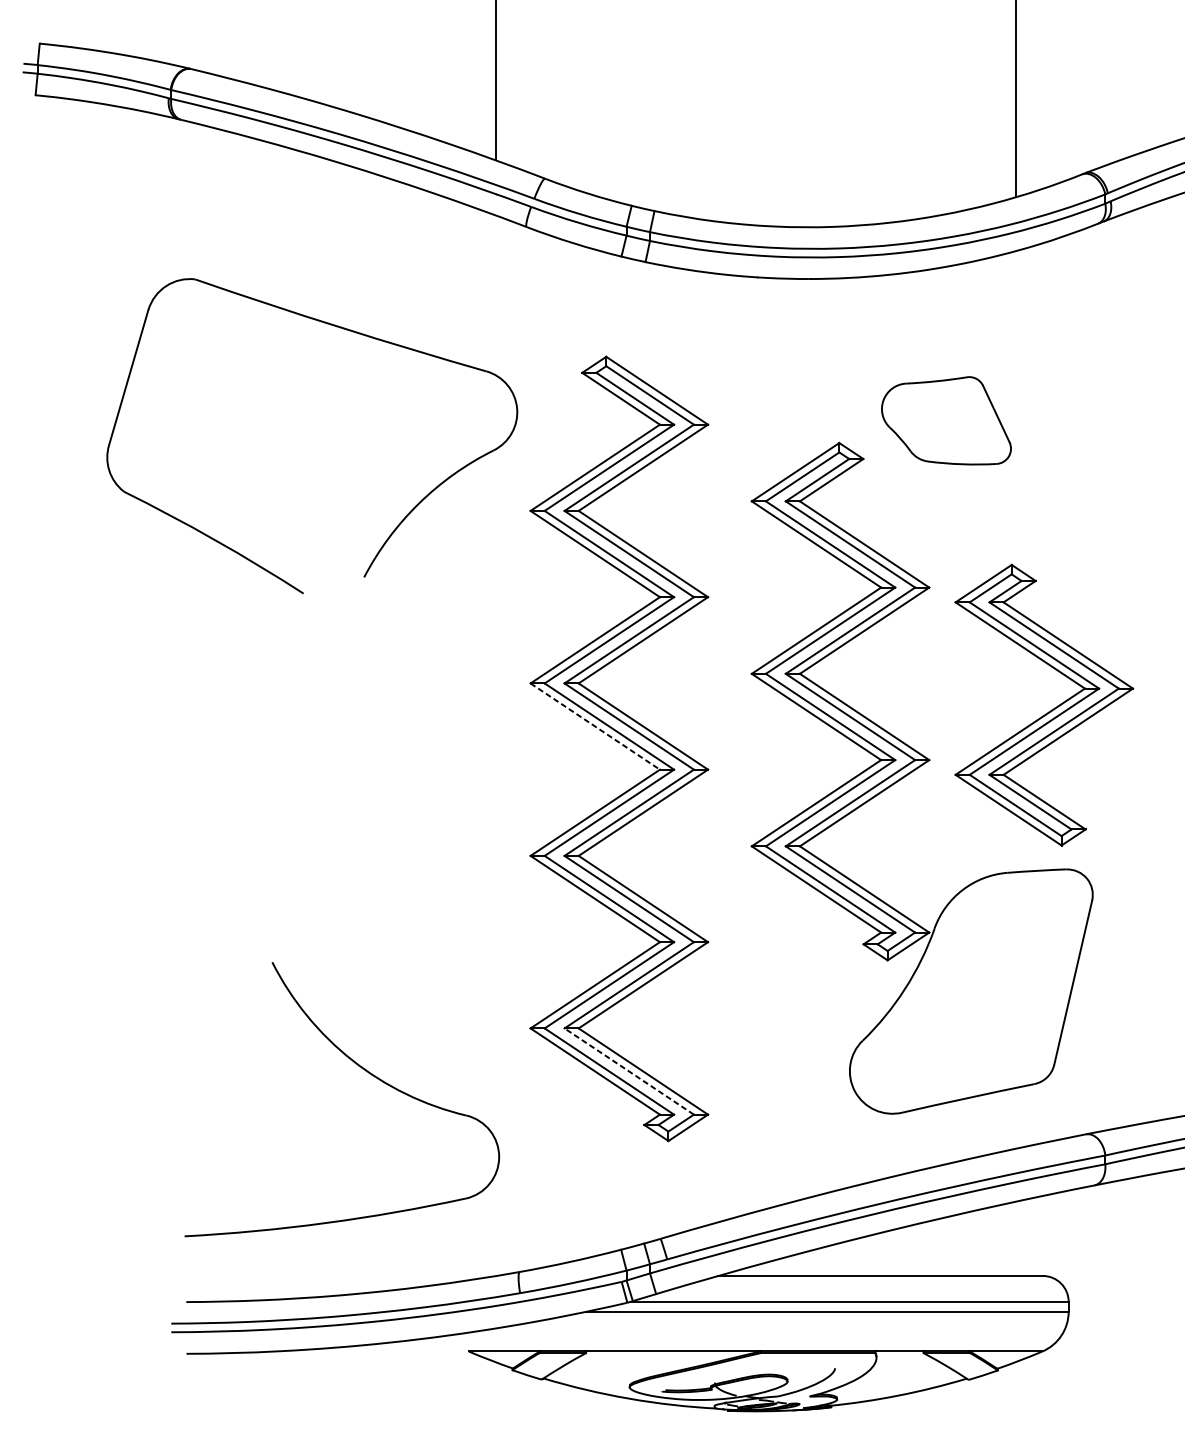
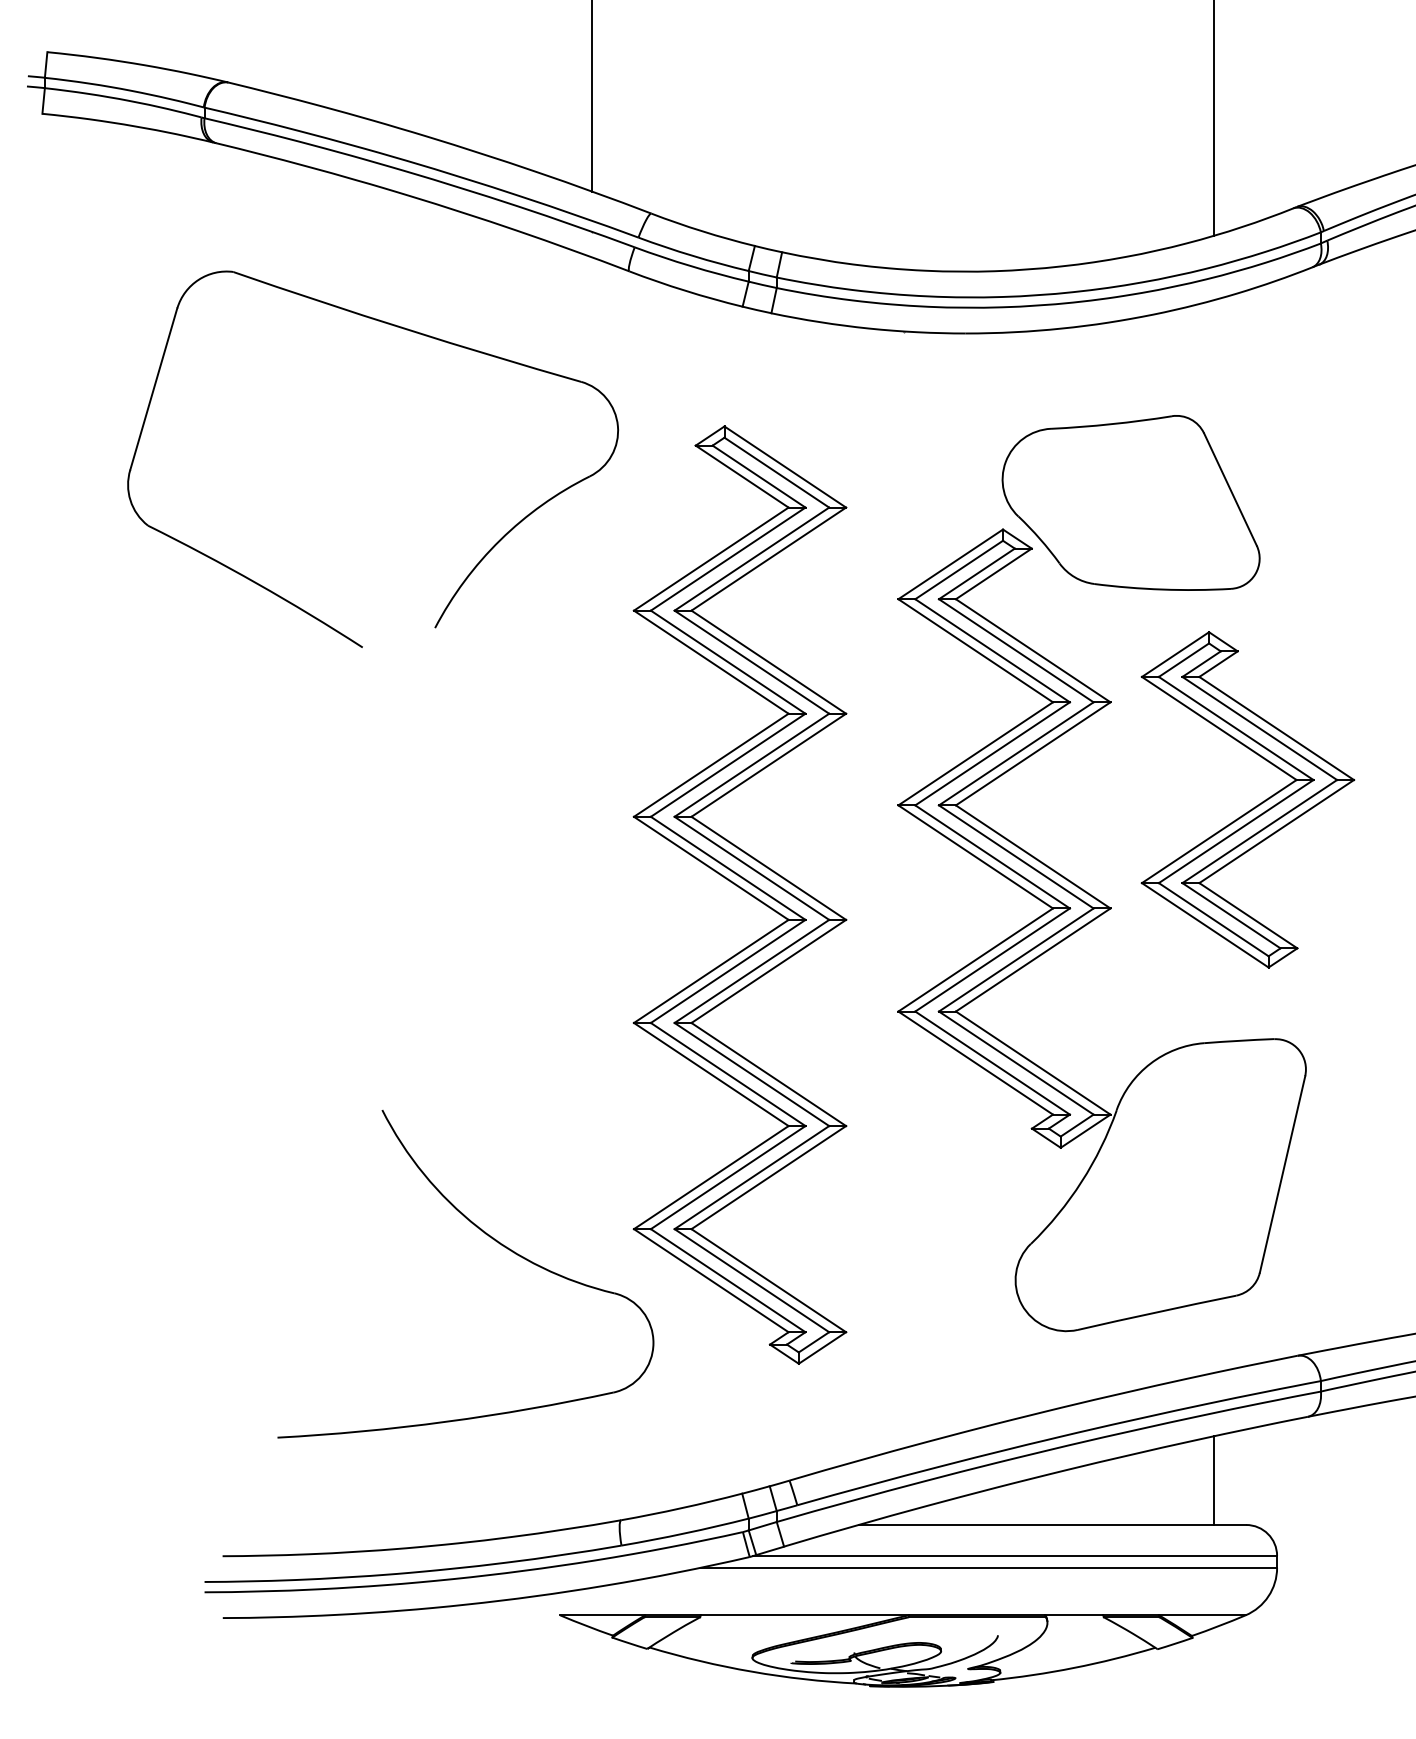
part: (342, 329) -> (409, 331), moved
part: (946, 420) -> (1130, 502), size x1.67
part: (1048, 711) -> (1253, 807), moved
line: (595, 726) -> (711, 868), dashed -> solid
part: (361, 1068) -> (489, 1237), moved
line: (628, 1071) -> (751, 1280), dashed -> solid
line: (1015, 1238) -> (1213, 1480), added

